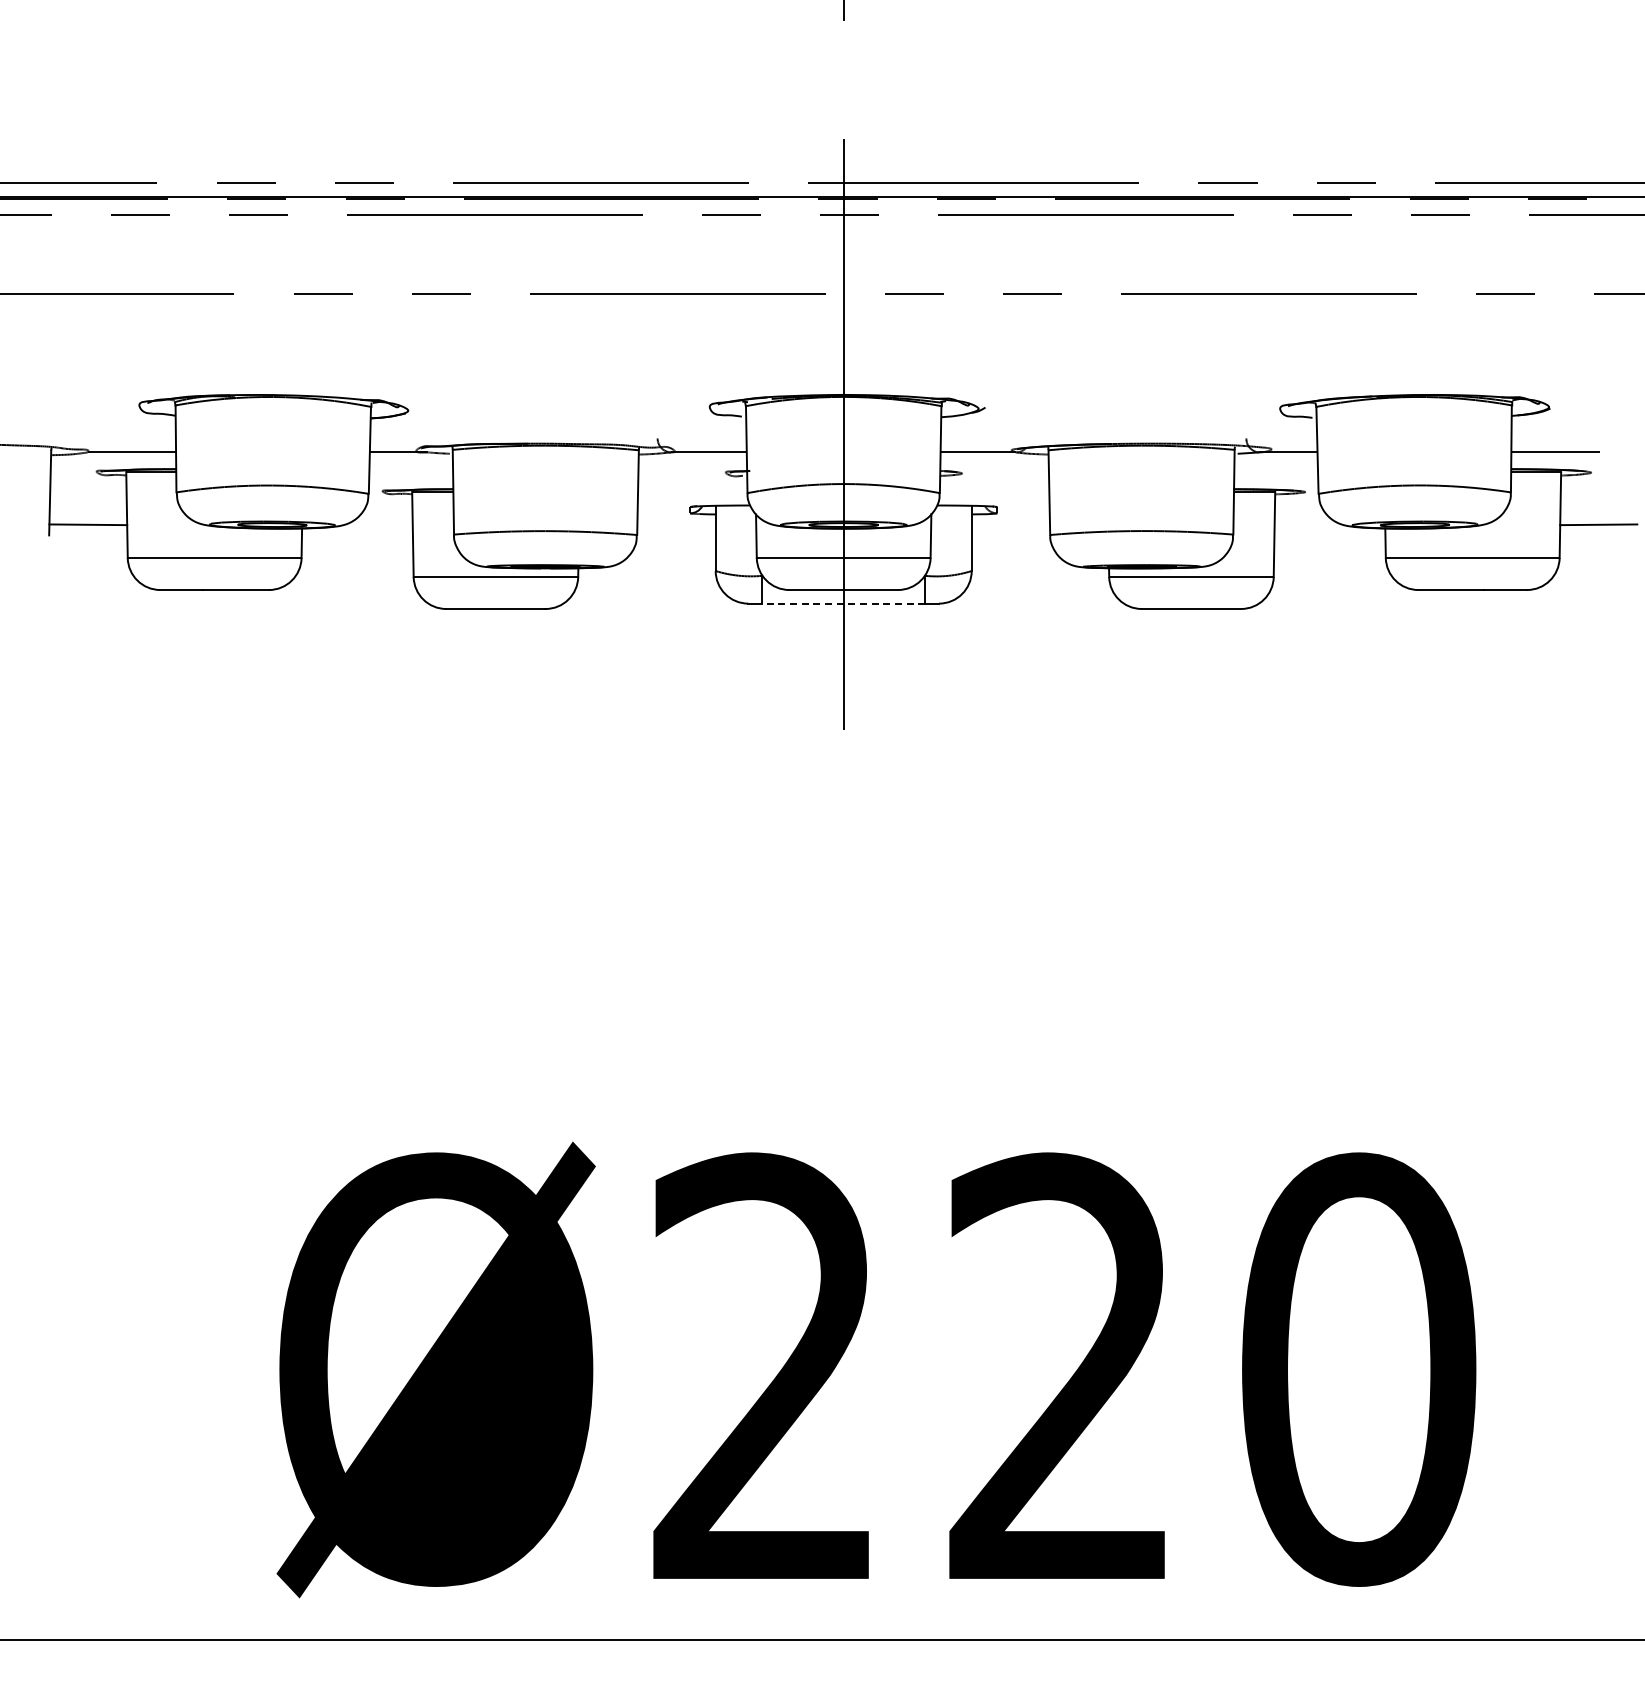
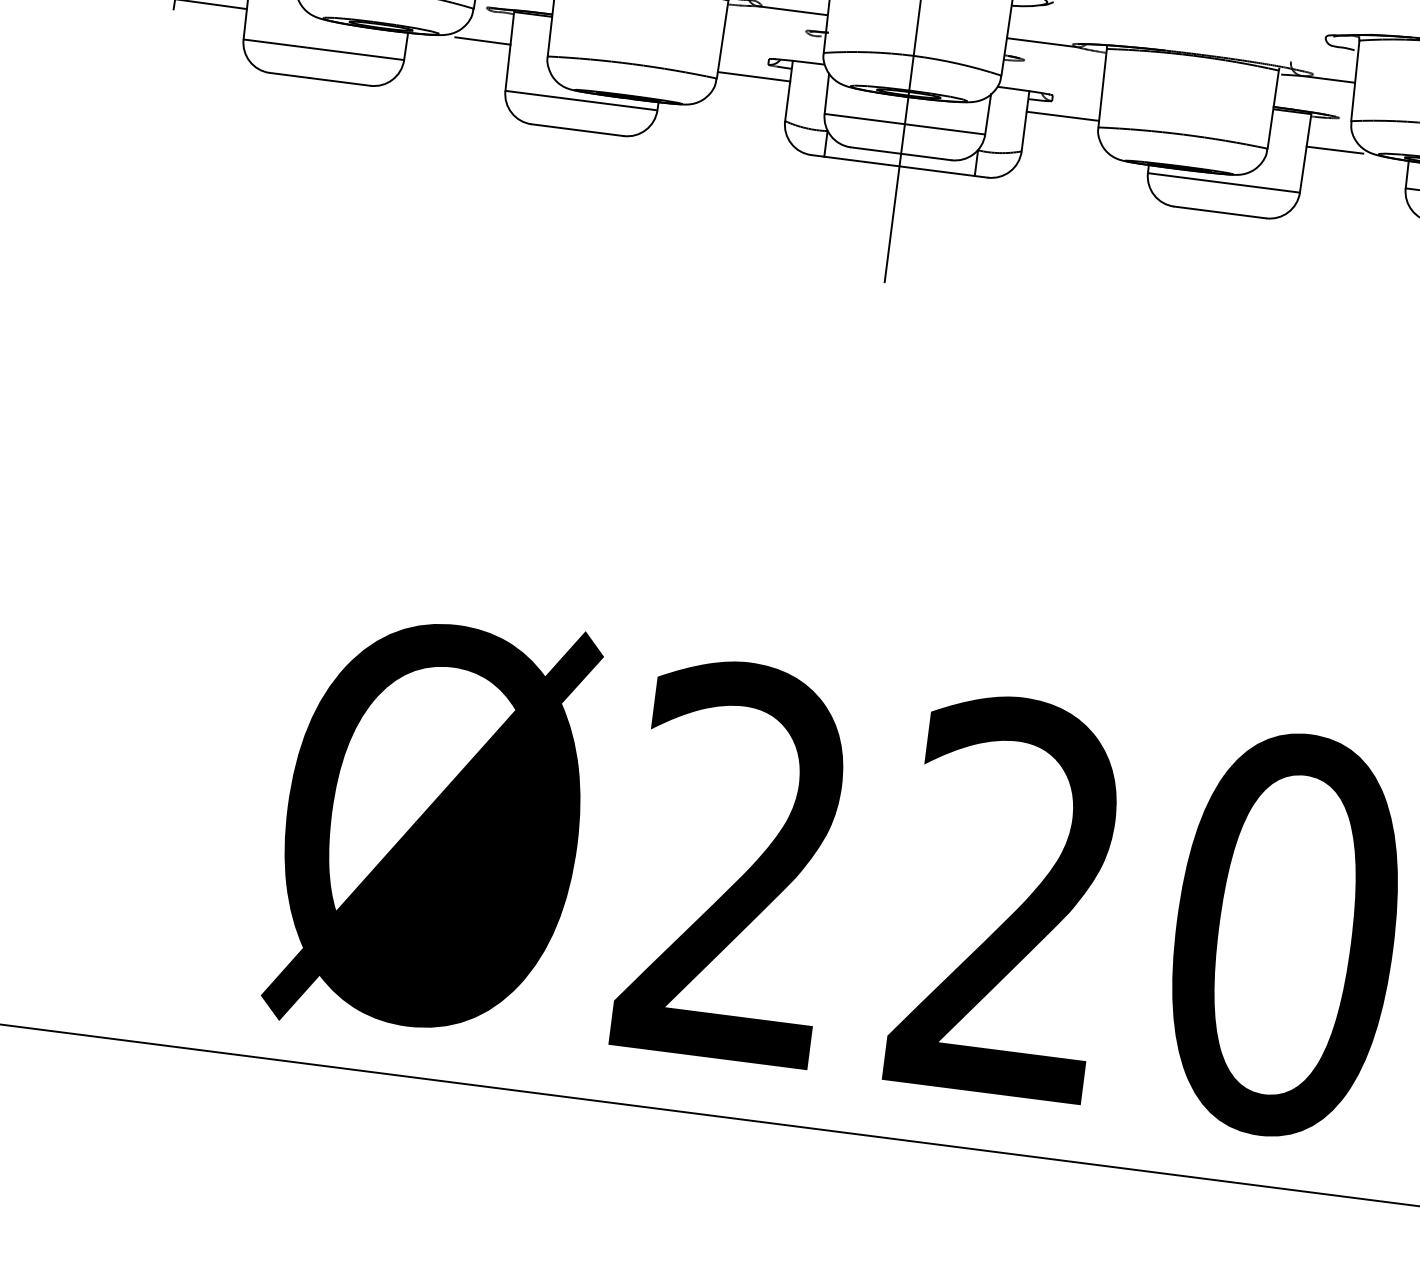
line: (382, 526) -> (482, 40), added
line: (1304, 526) -> (1334, 149), added
line: (676, 527) -> (754, 76), added
line: (1010, 527) -> (1062, 115), added
line: (843, 603) -> (899, 166), dashed -> solid

